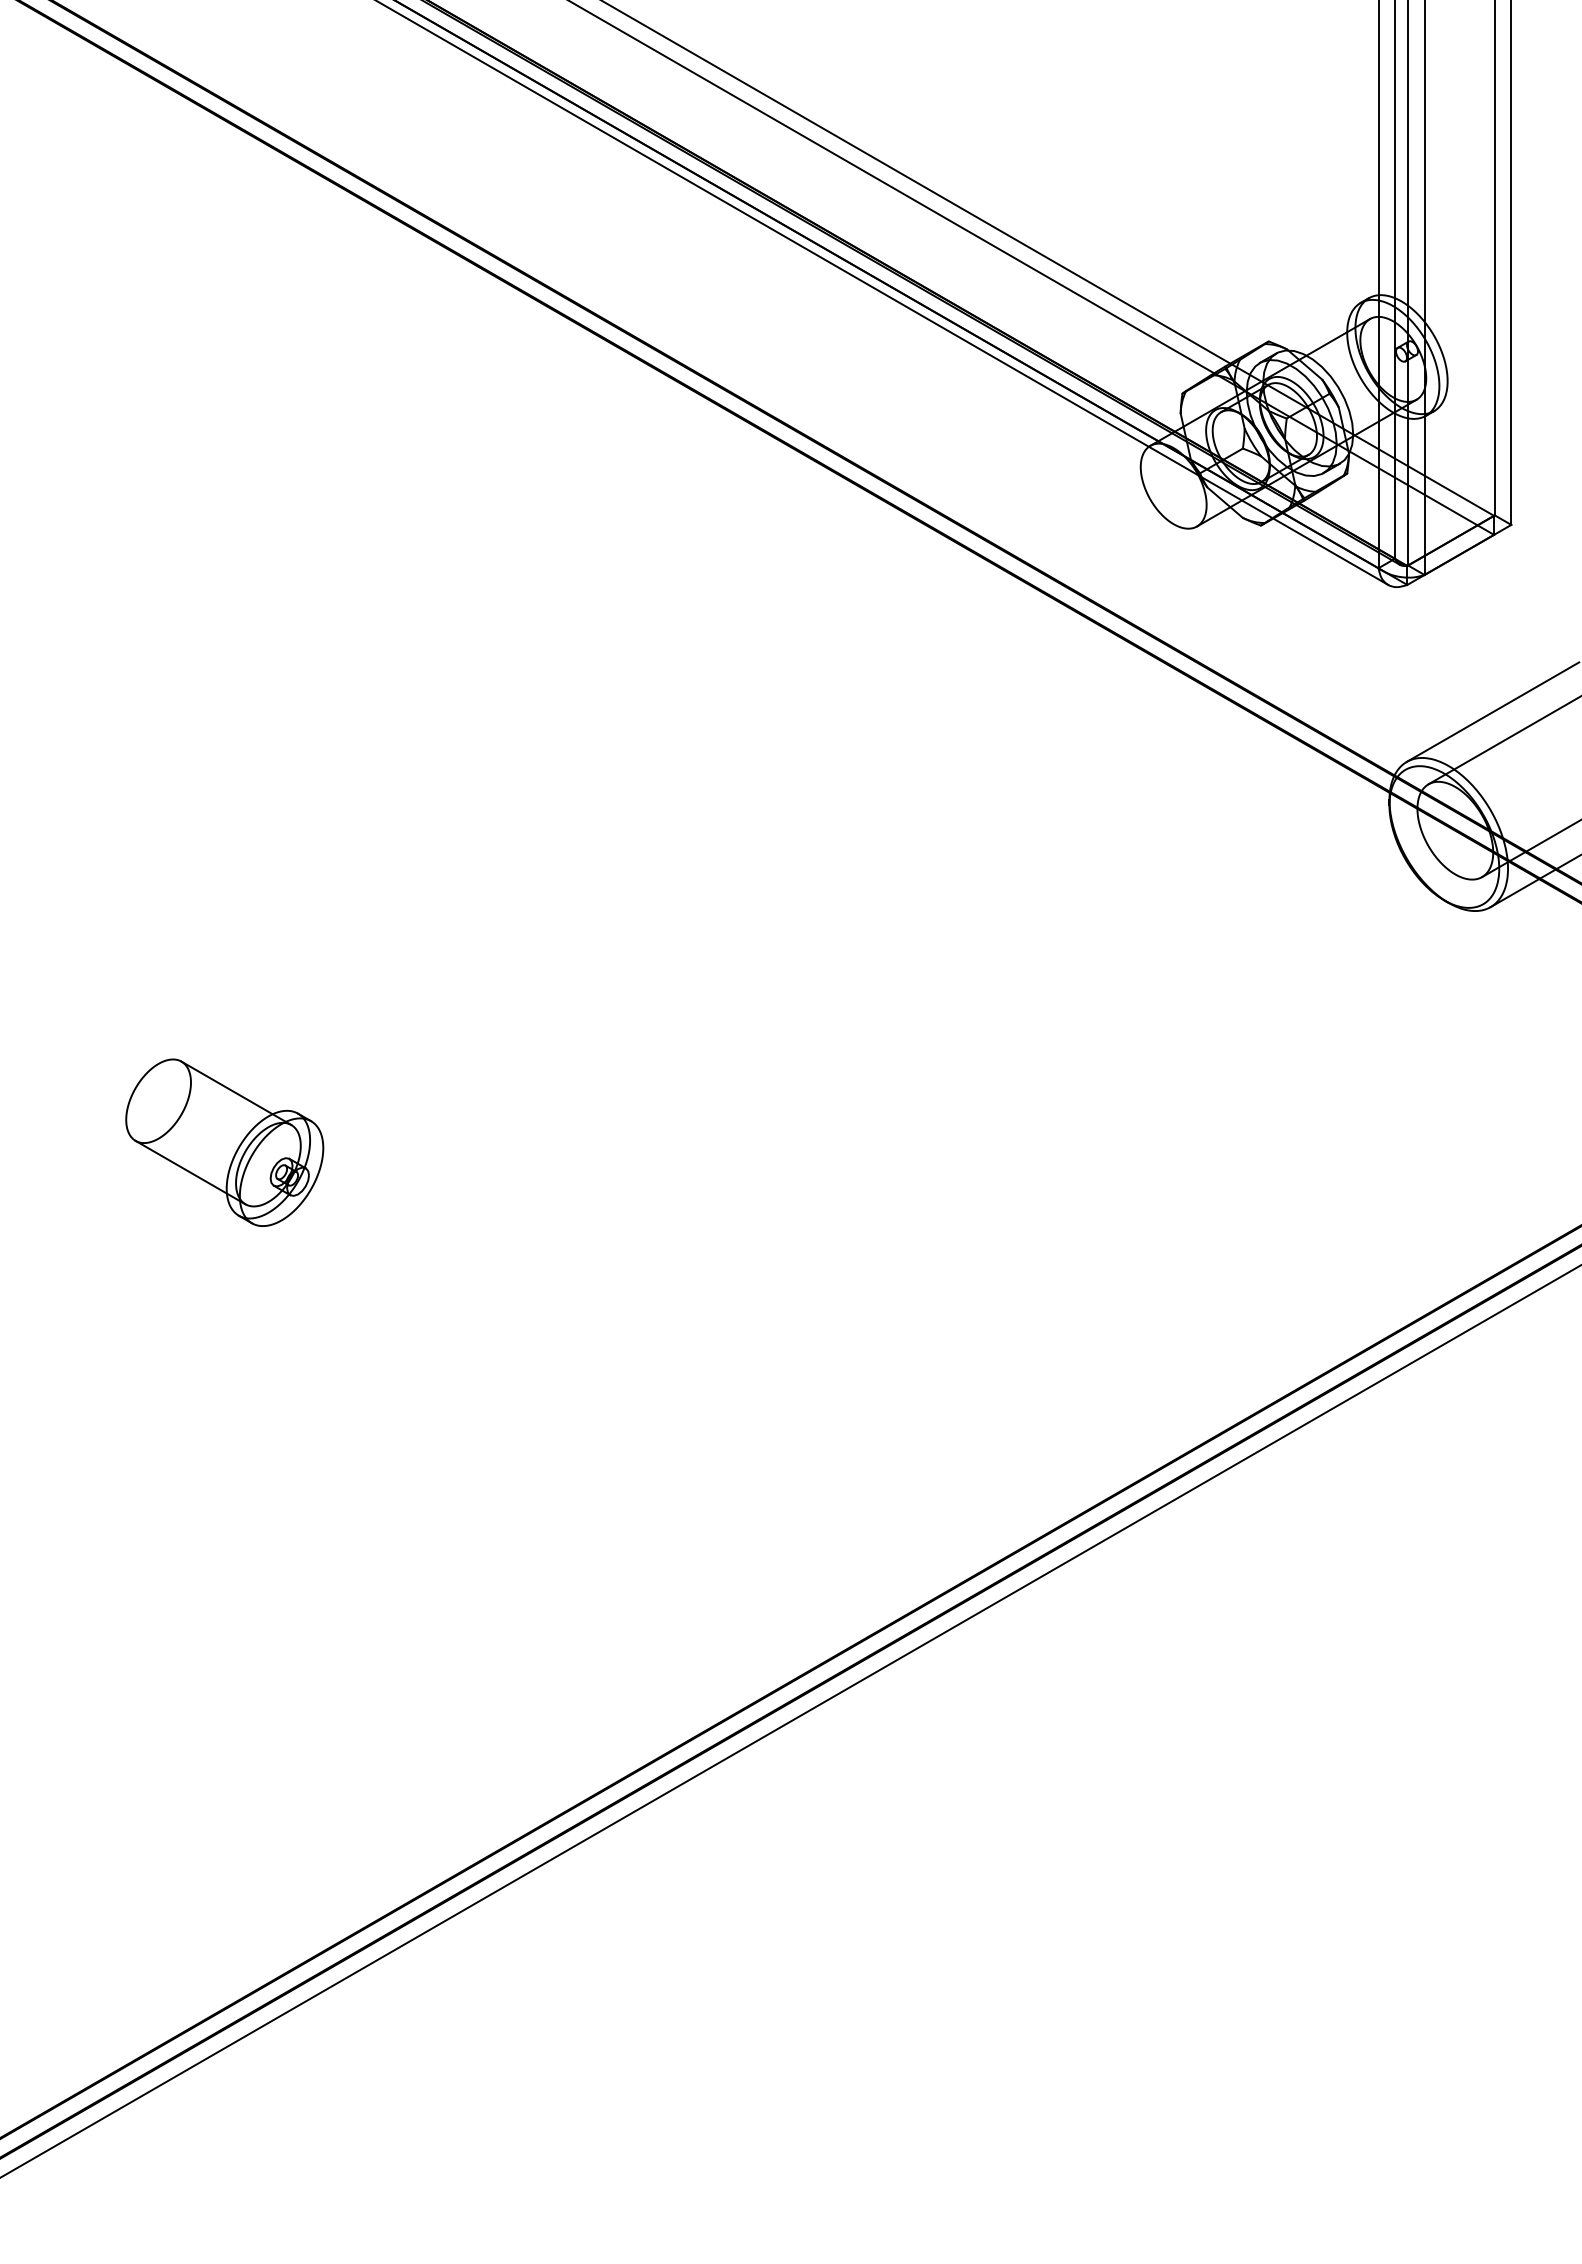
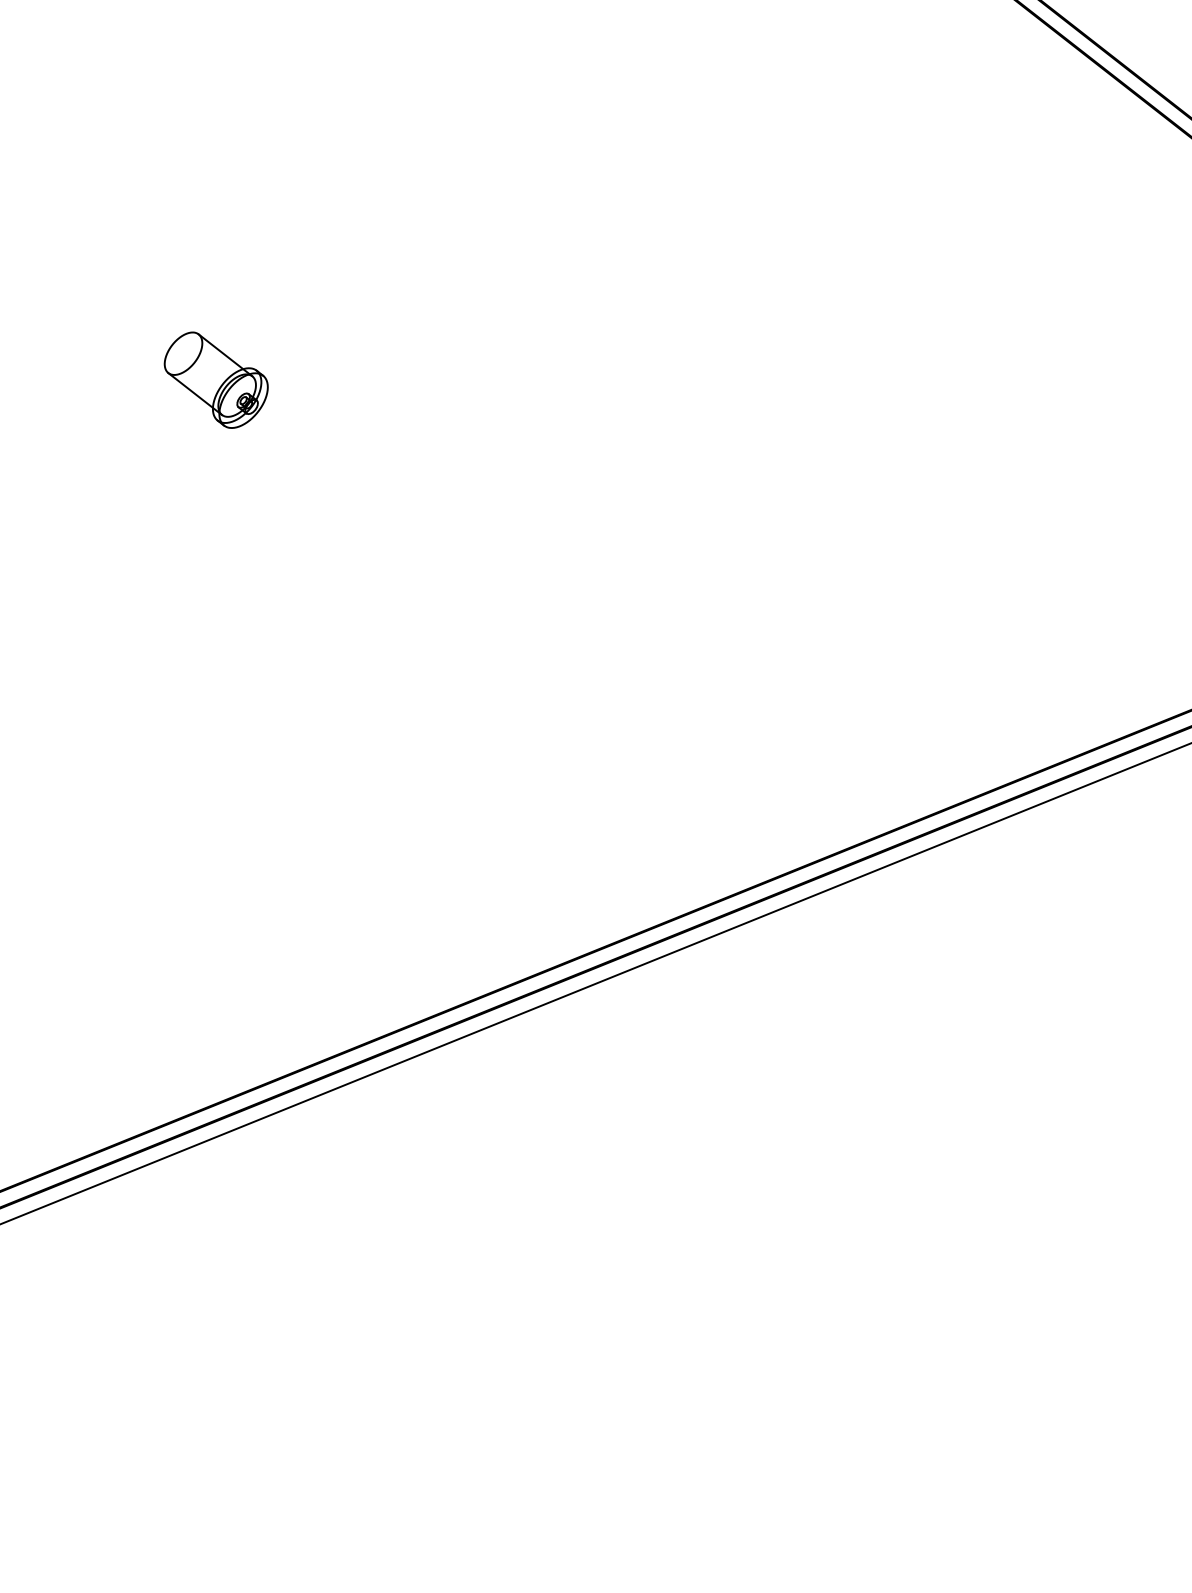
part: (224, 1142) -> (215, 380), size x0.6

